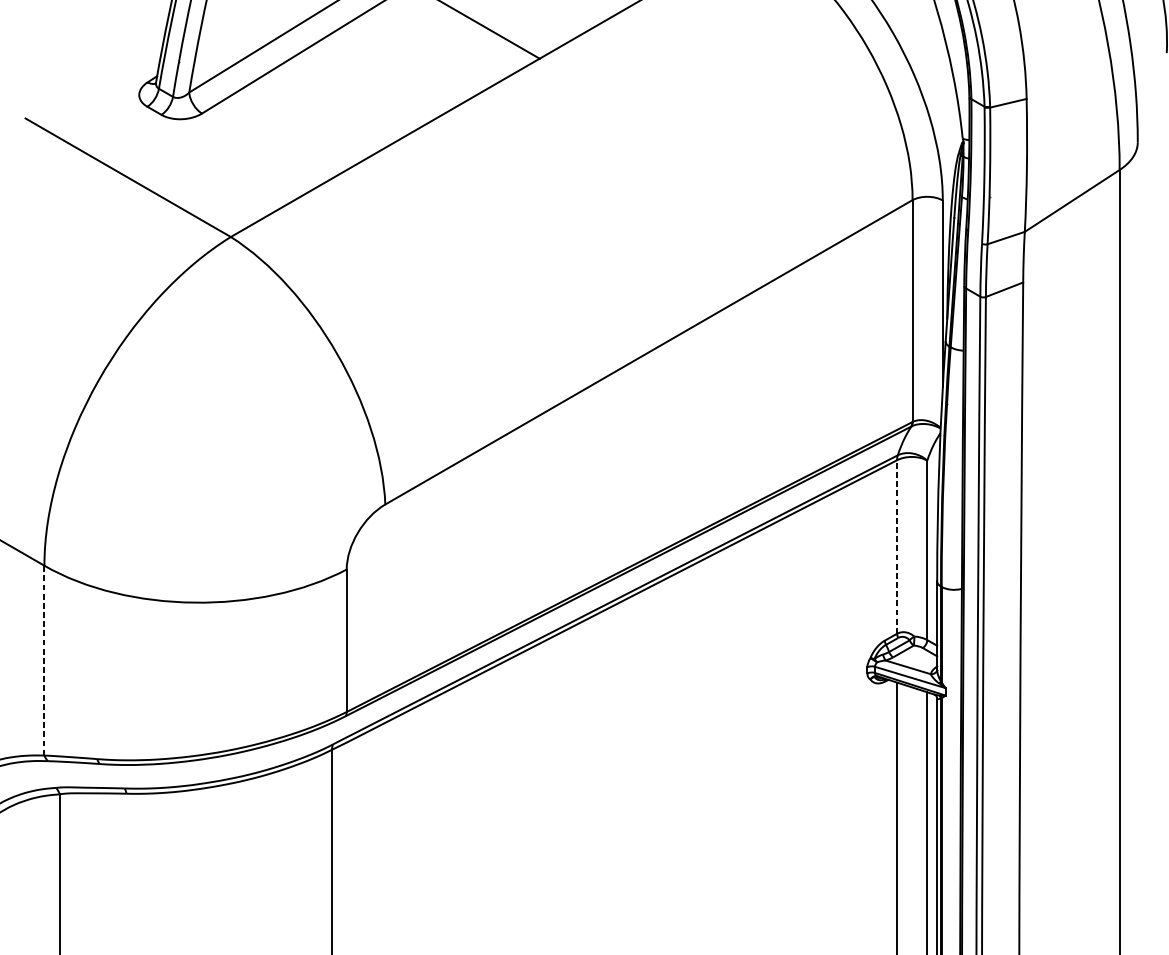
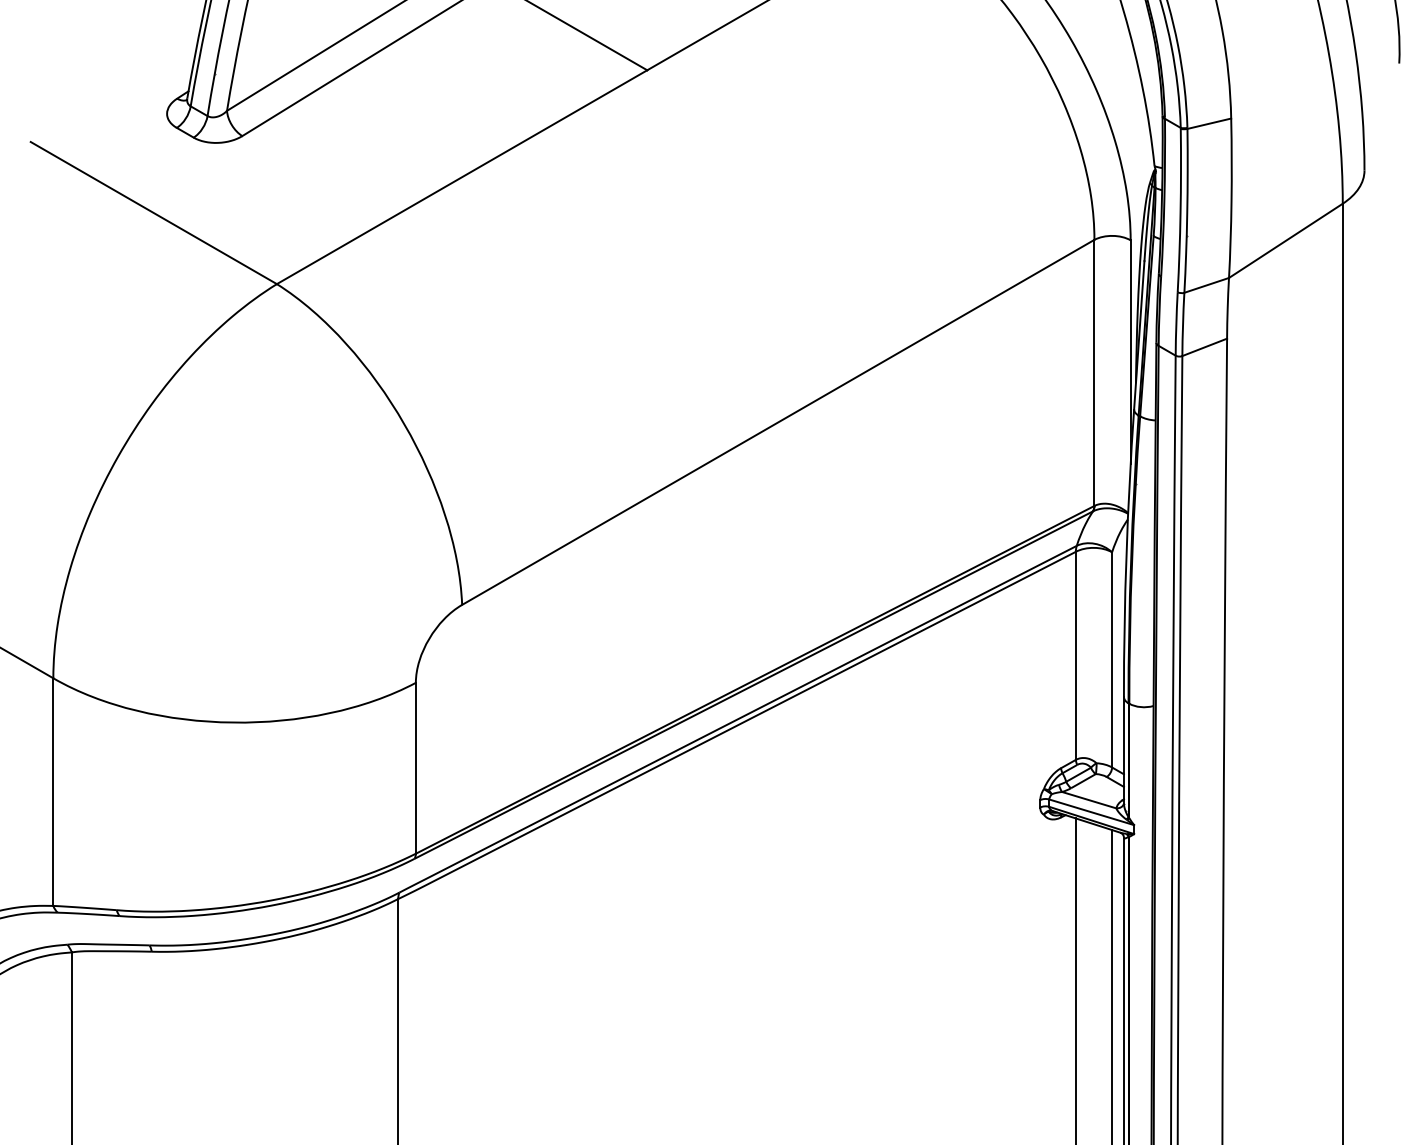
line: (896, 546) -> (1075, 655), dashed -> solid
line: (44, 660) -> (53, 792), dashed -> solid

